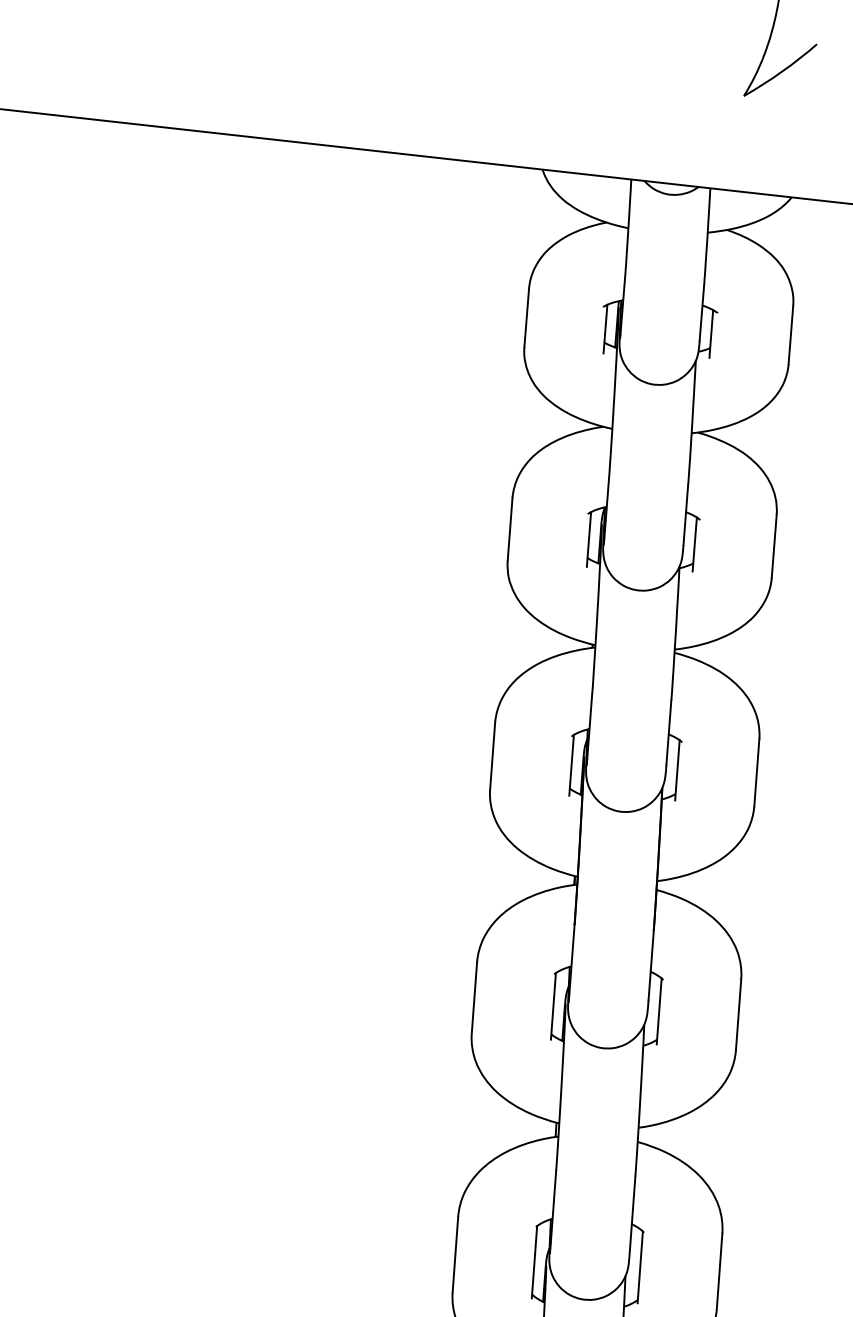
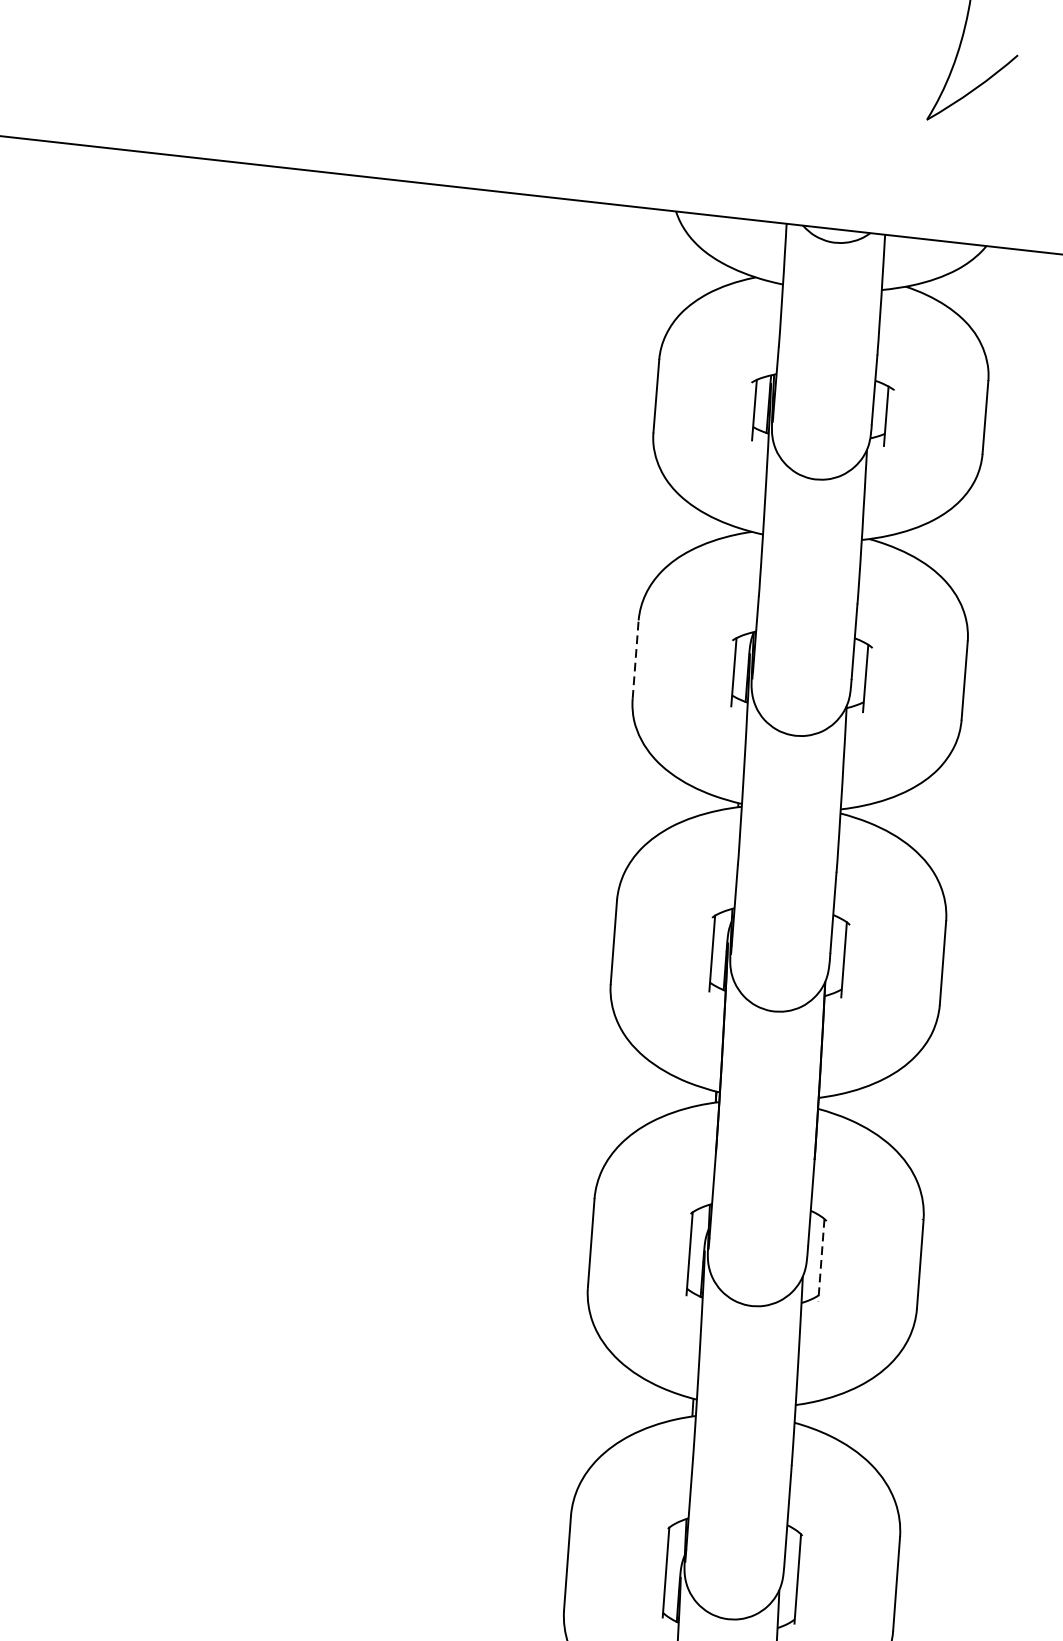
line: (510, 529) -> (636, 659), solid -> dashed
line: (659, 1011) -> (821, 1260), solid -> dashed

